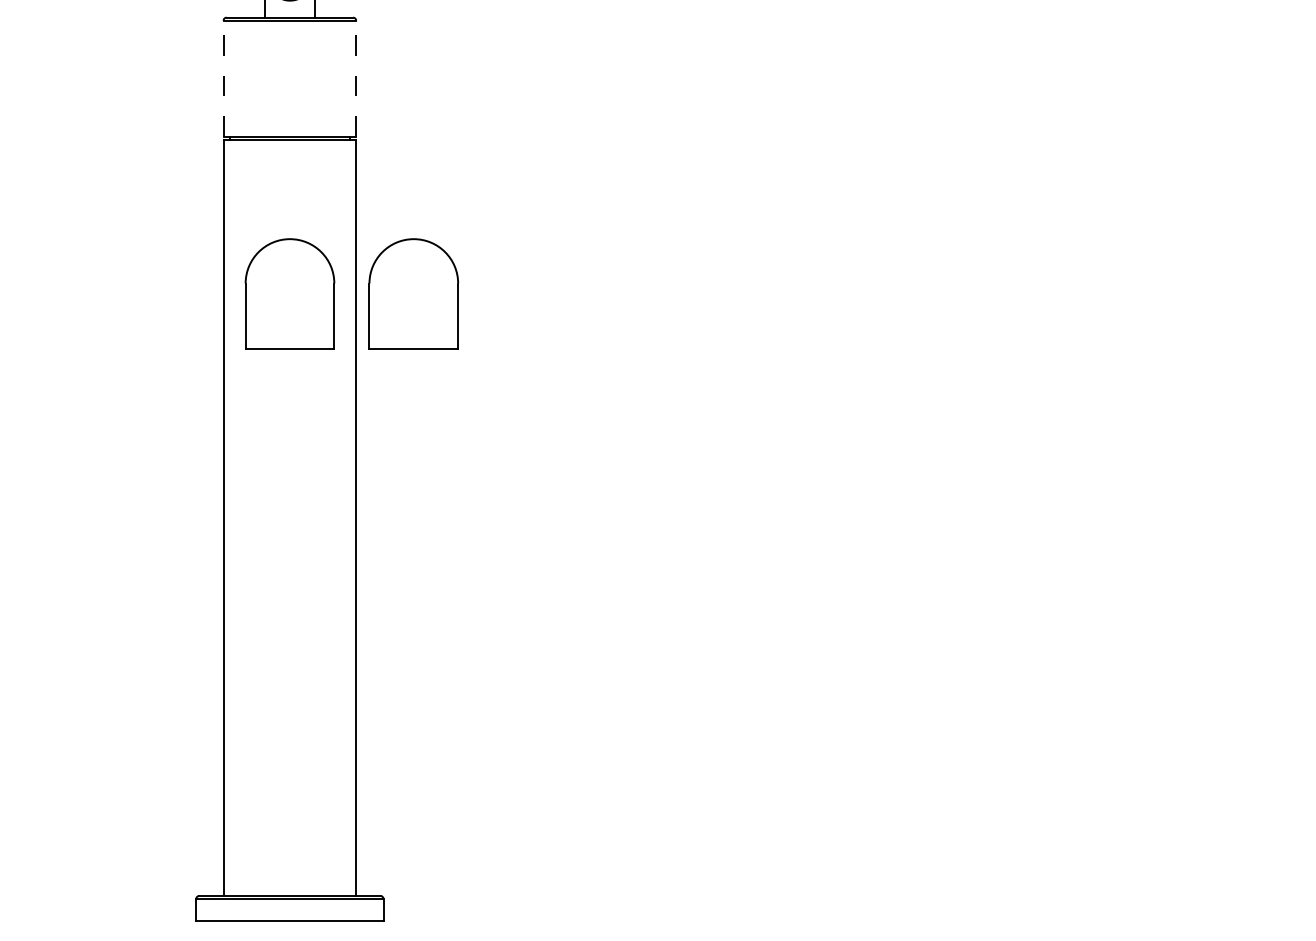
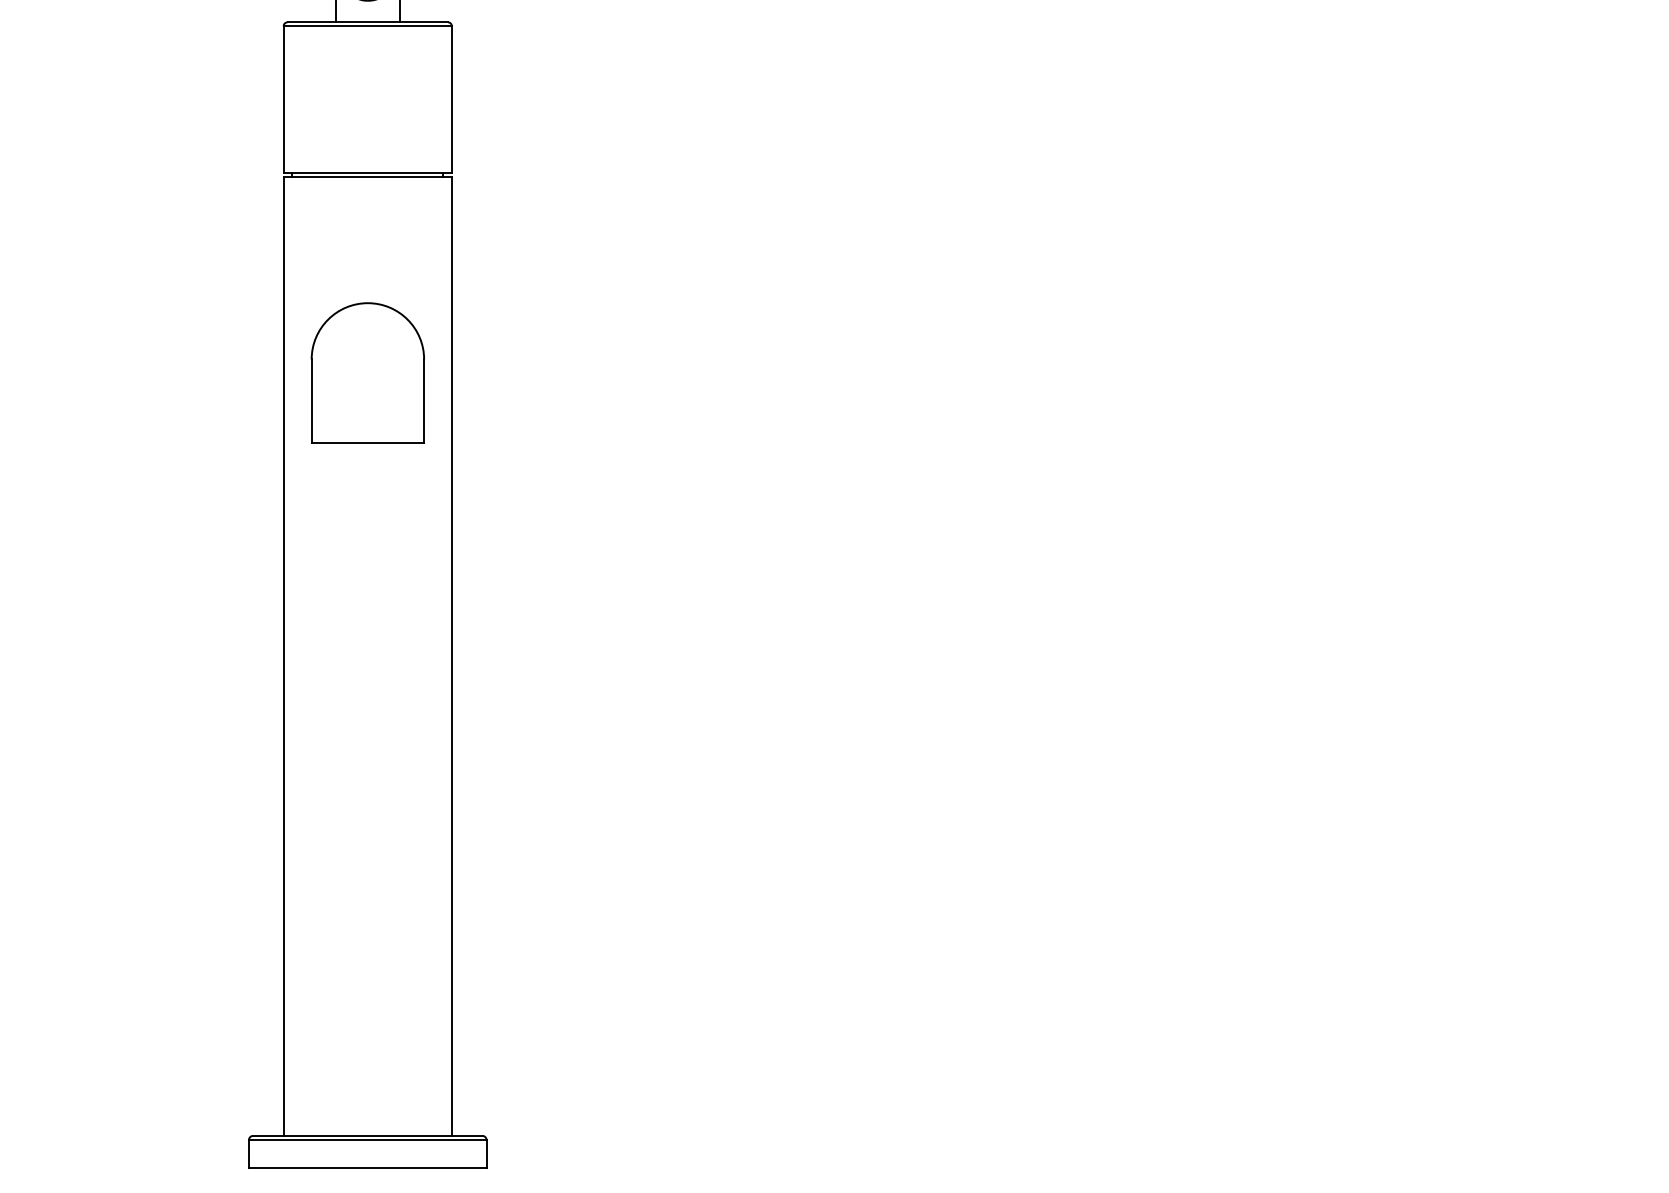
line: (223, 78) -> (283, 99), dashed -> solid
line: (355, 78) -> (451, 99), dashed -> solid
part: (413, 293) -> (524, 372), removed

